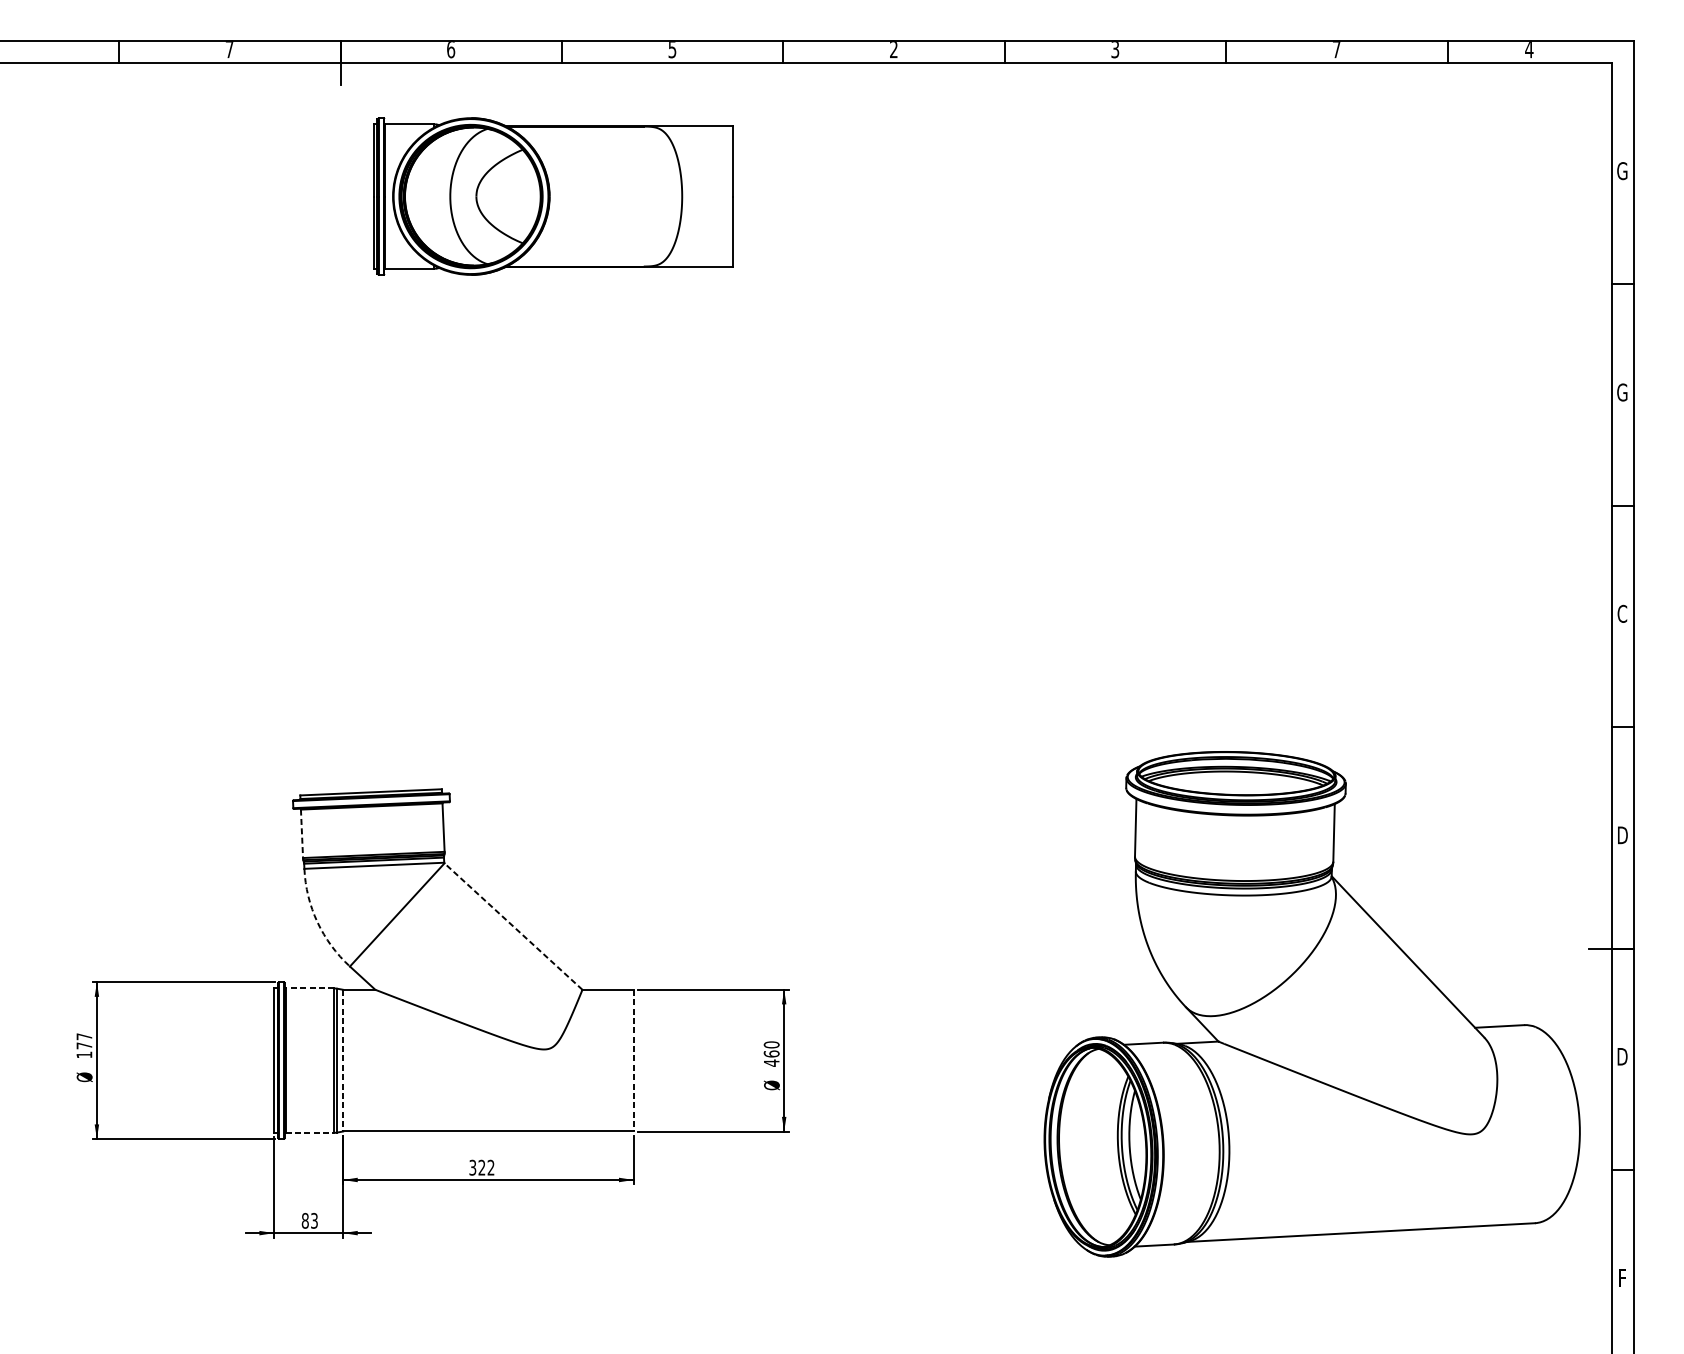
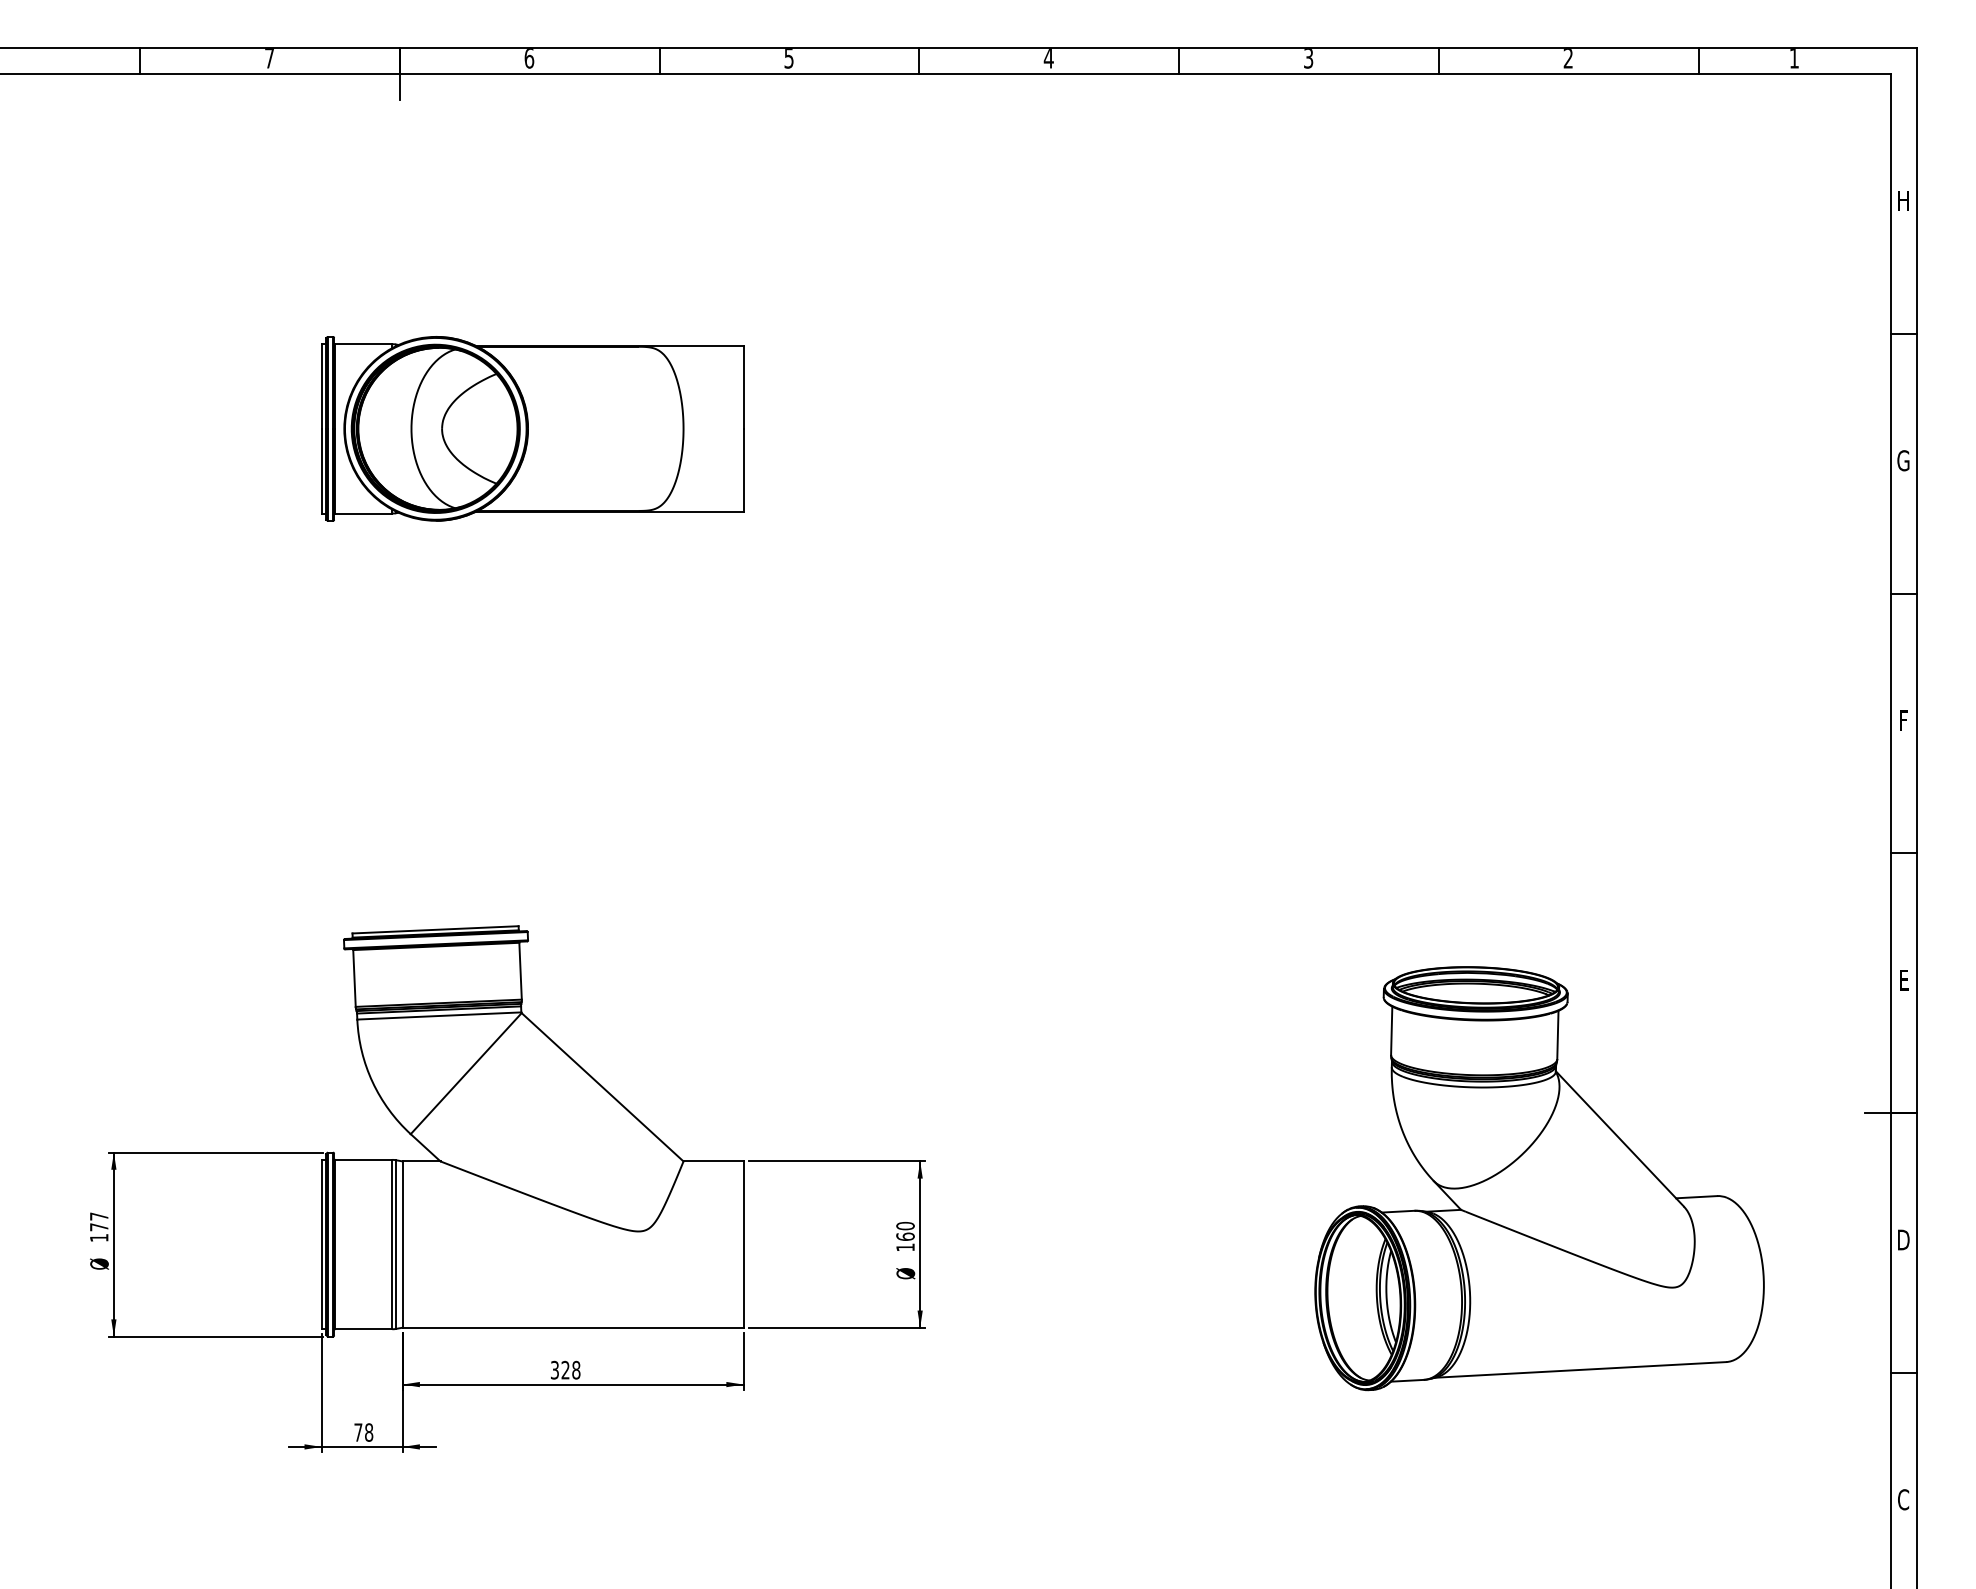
text: (893, 49) -> (1048, 58), 2 -> 4
text: (1335, 49) -> (1567, 58), 7 -> 2
text: (1529, 49) -> (1794, 58), 4 -> 1
text: (1622, 170) -> (1903, 200), G -> H
part: (553, 196) -> (532, 428), moved
text: (1622, 613) -> (1903, 720), C -> F
line: (302, 833) -> (354, 978), dashed -> solid
text: (1622, 835) -> (1903, 980), D -> E
arc: (317, 922) -> (372, 1082), dashed -> solid
line: (513, 926) -> (602, 1087), dashed -> solid
line: (309, 988) -> (363, 1159), dashed -> solid
part: (1312, 1004) -> (1539, 1178), size x0.71
line: (342, 1061) -> (402, 1245), dashed -> solid
line: (633, 1061) -> (743, 1245), dashed -> solid
text: (771, 1063) -> (905, 1247), 460 -> 160
line: (309, 1133) -> (363, 1329), dashed -> solid
text: (491, 1167) -> (576, 1370), 322 -> 328
text: (309, 1220) -> (363, 1432), 83 -> 78
text: (1622, 1277) -> (1903, 1499), F -> C

